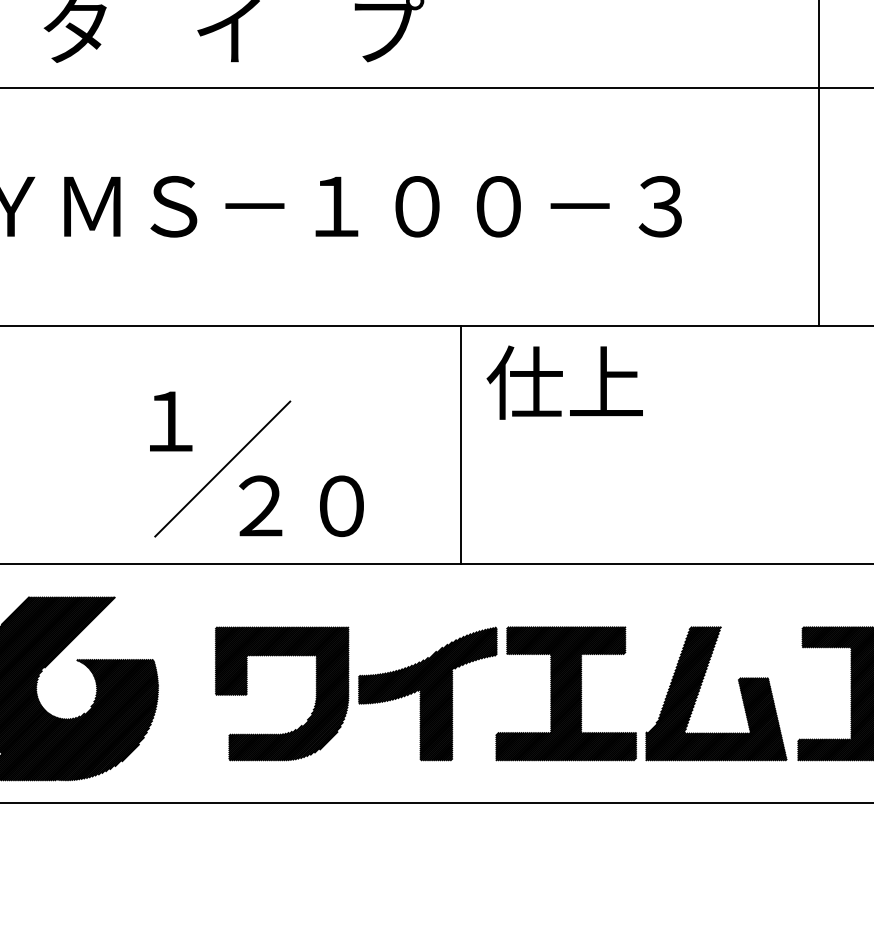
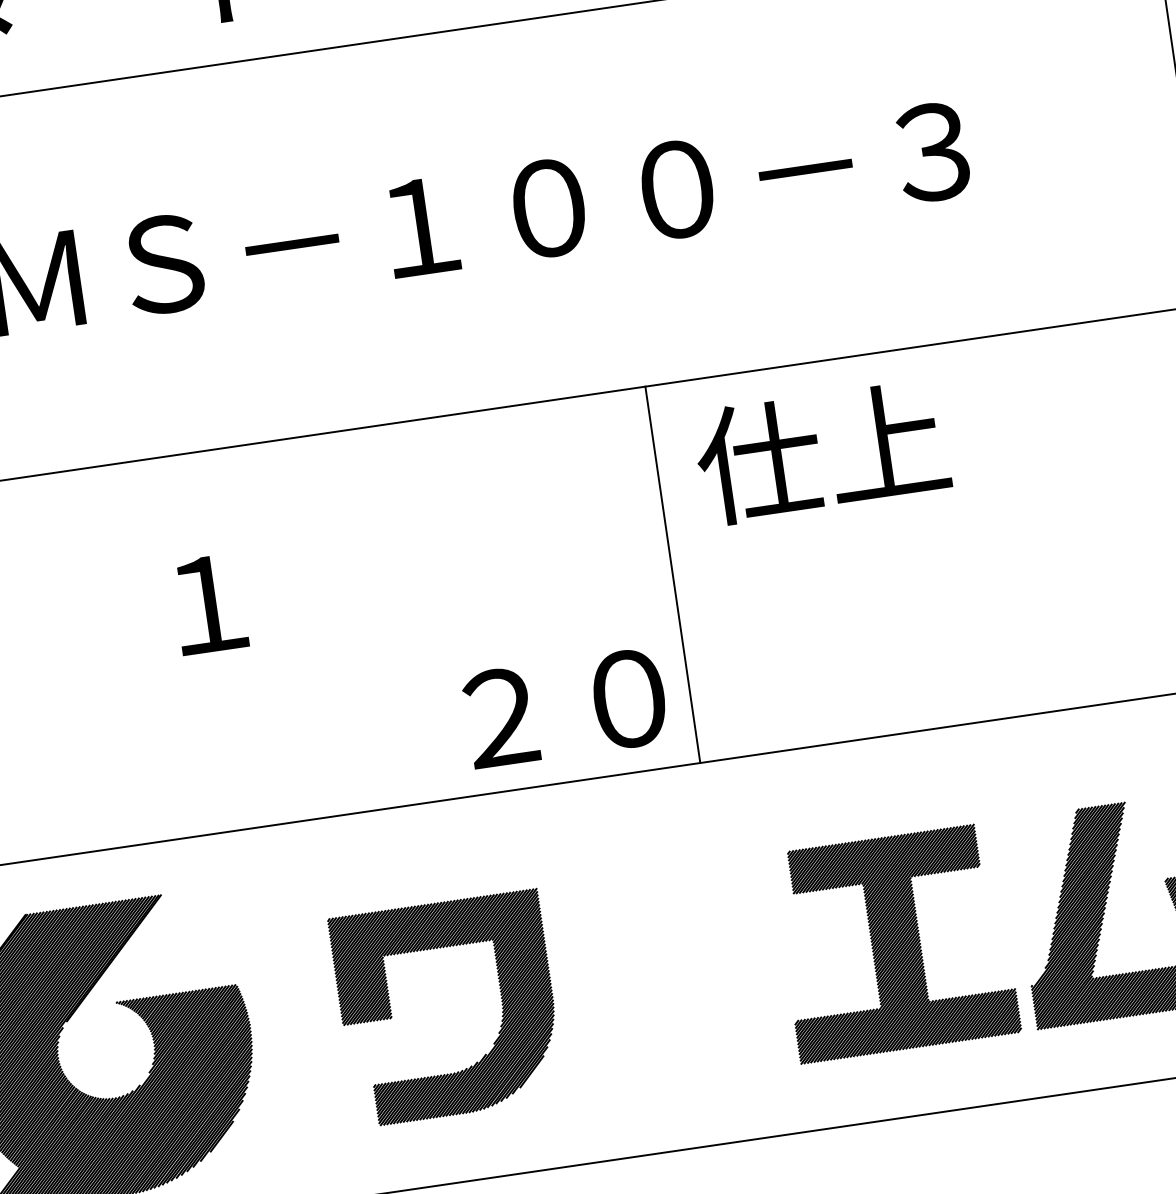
line: (222, 468) -> (301, 666), removed
text: (301, 505) -> (565, 707), moved
part: (427, 693) -> (676, 974), removed

